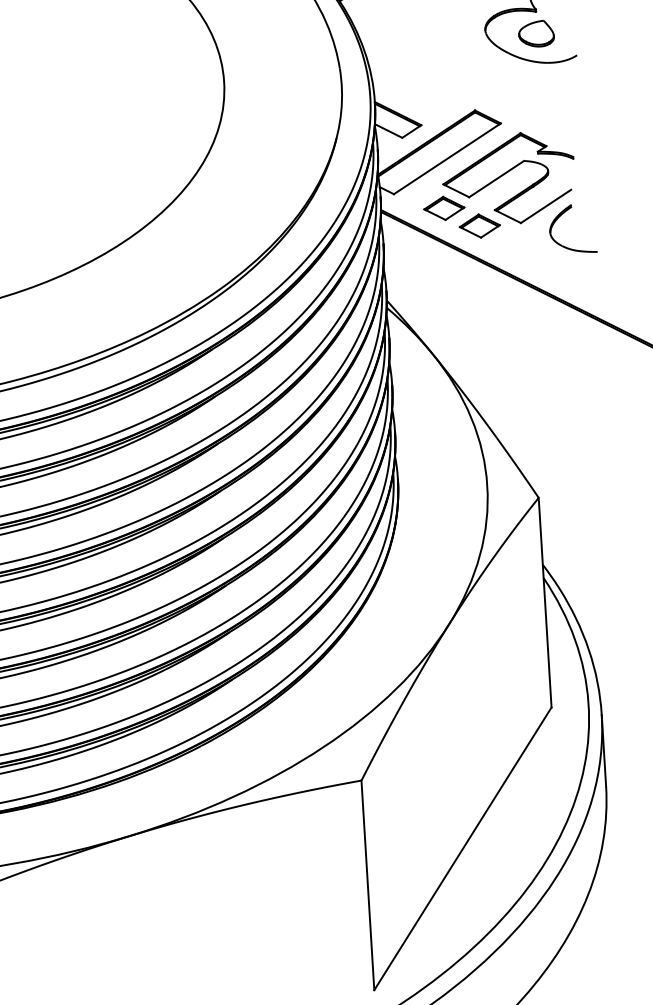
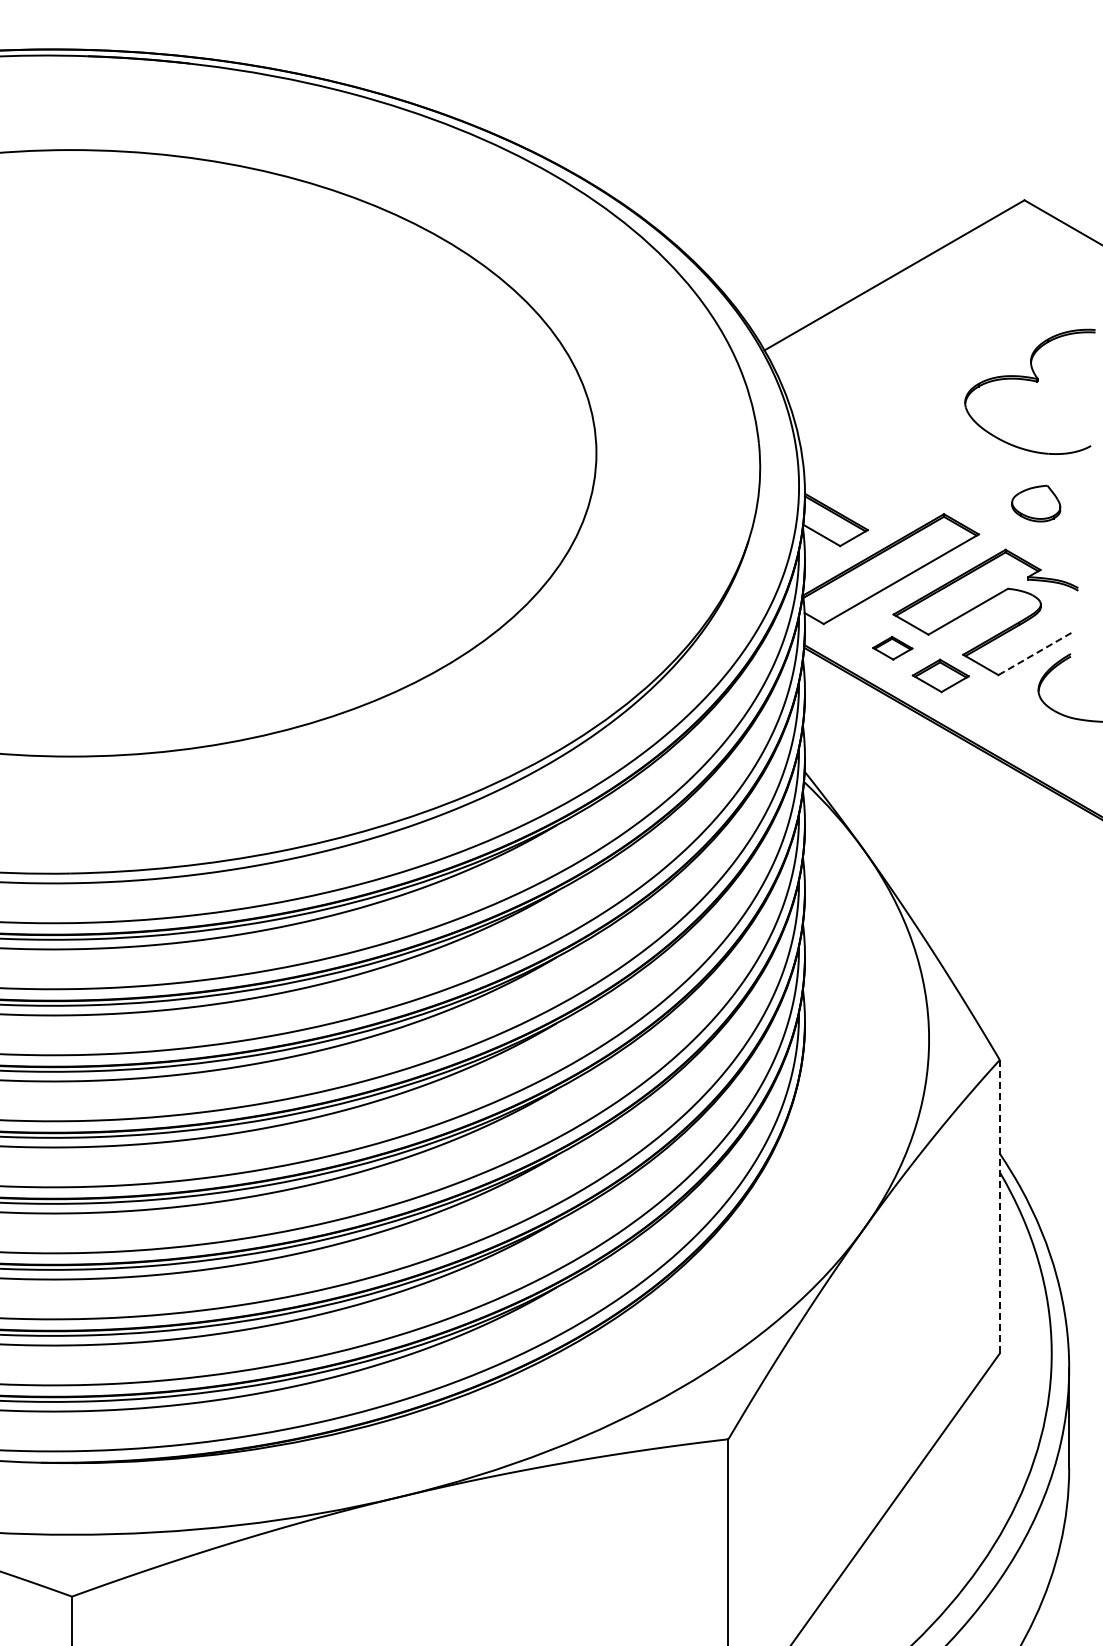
part: (536, 33) -> (1036, 503), moved
line: (545, 206) -> (1034, 654), solid -> dashed
part: (444, 208) -> (892, 648), size x0.7
line: (544, 602) -> (999, 1206), solid -> dashed

